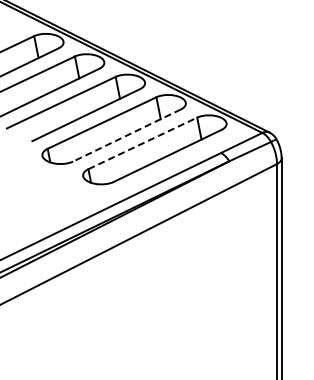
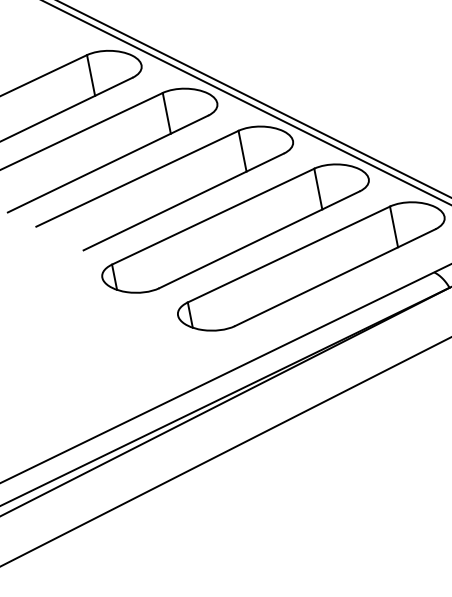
line: (127, 135) -> (260, 239), dashed -> solid
line: (143, 143) -> (290, 254), dashed -> solid

